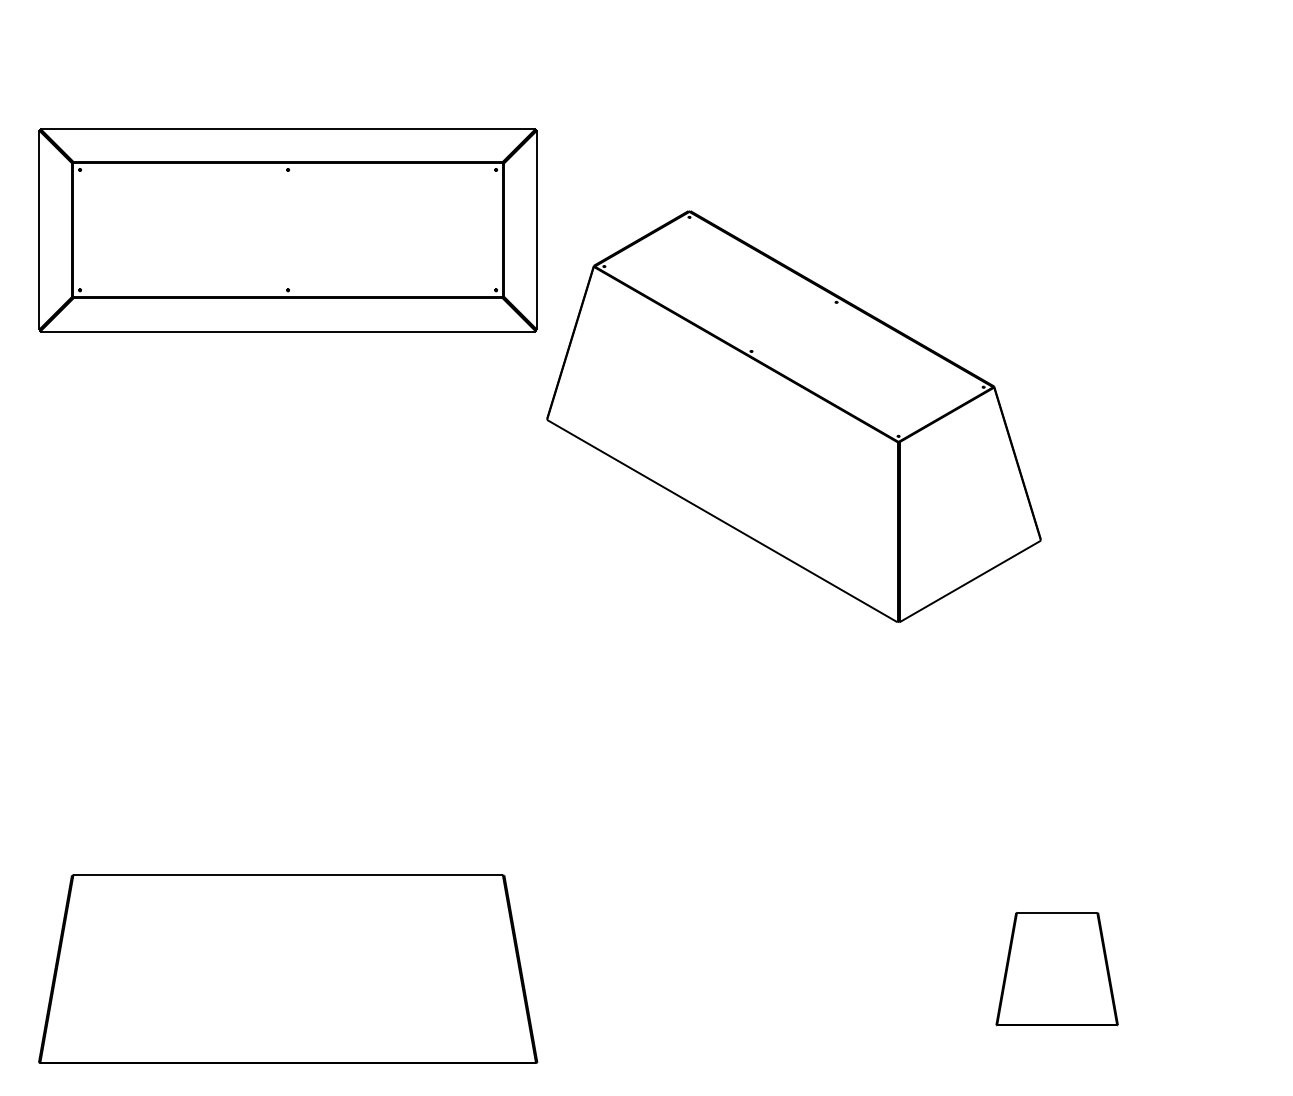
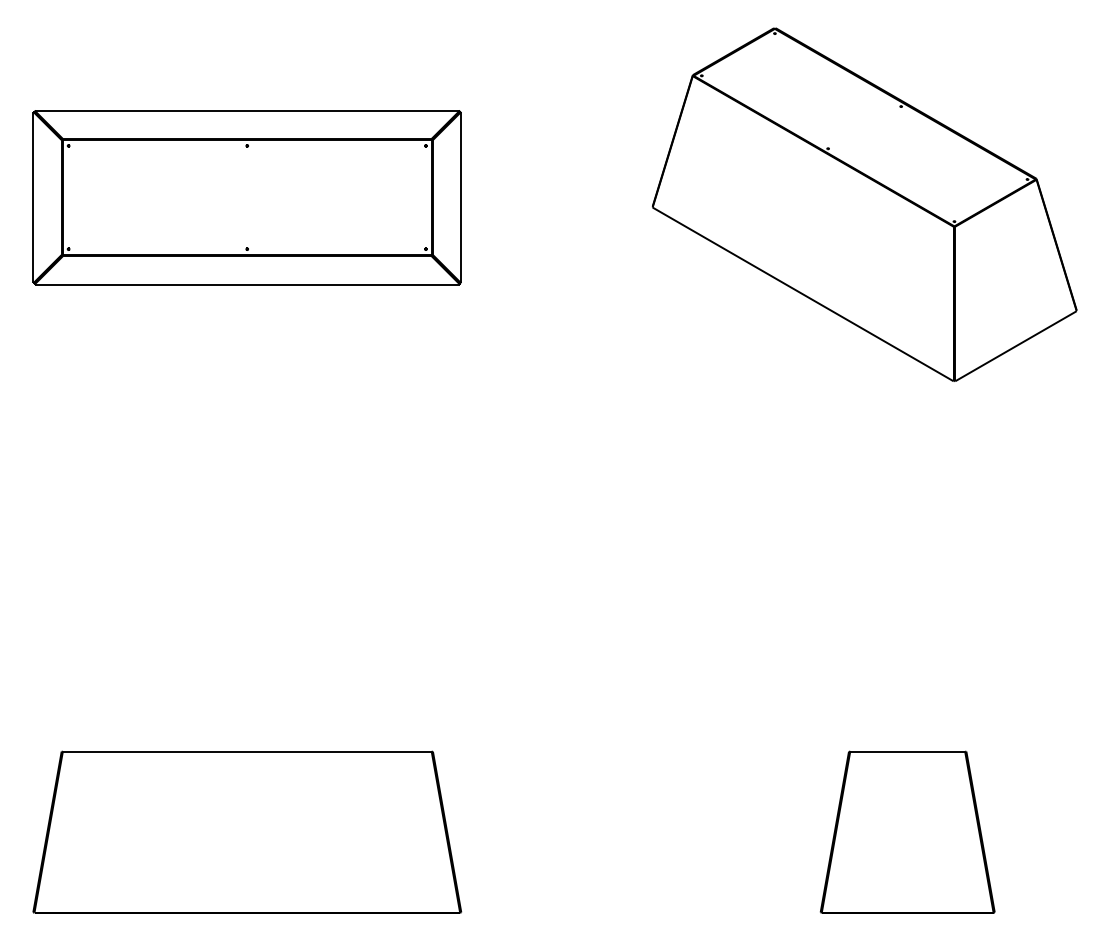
part: (793, 416) -> (864, 204), moved
part: (1057, 968) -> (907, 831), size x1.67

